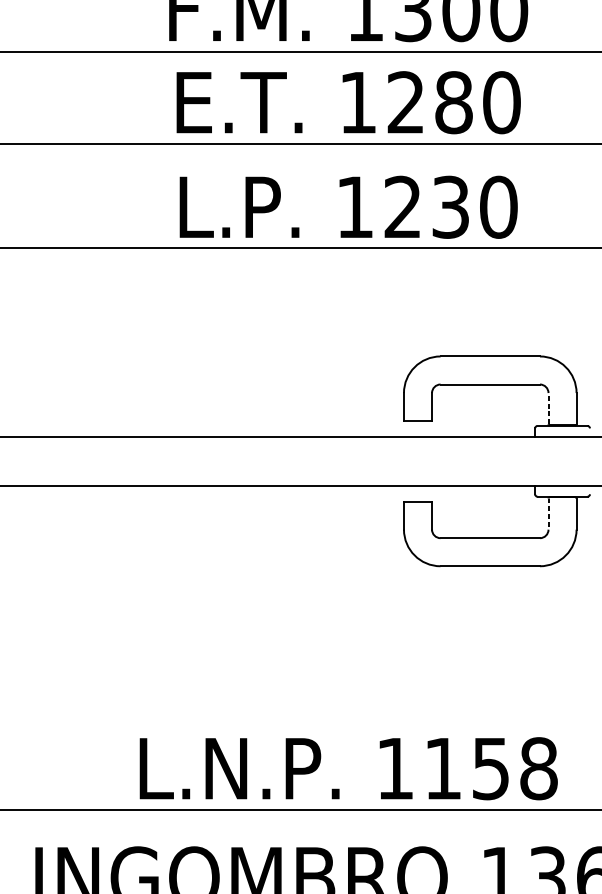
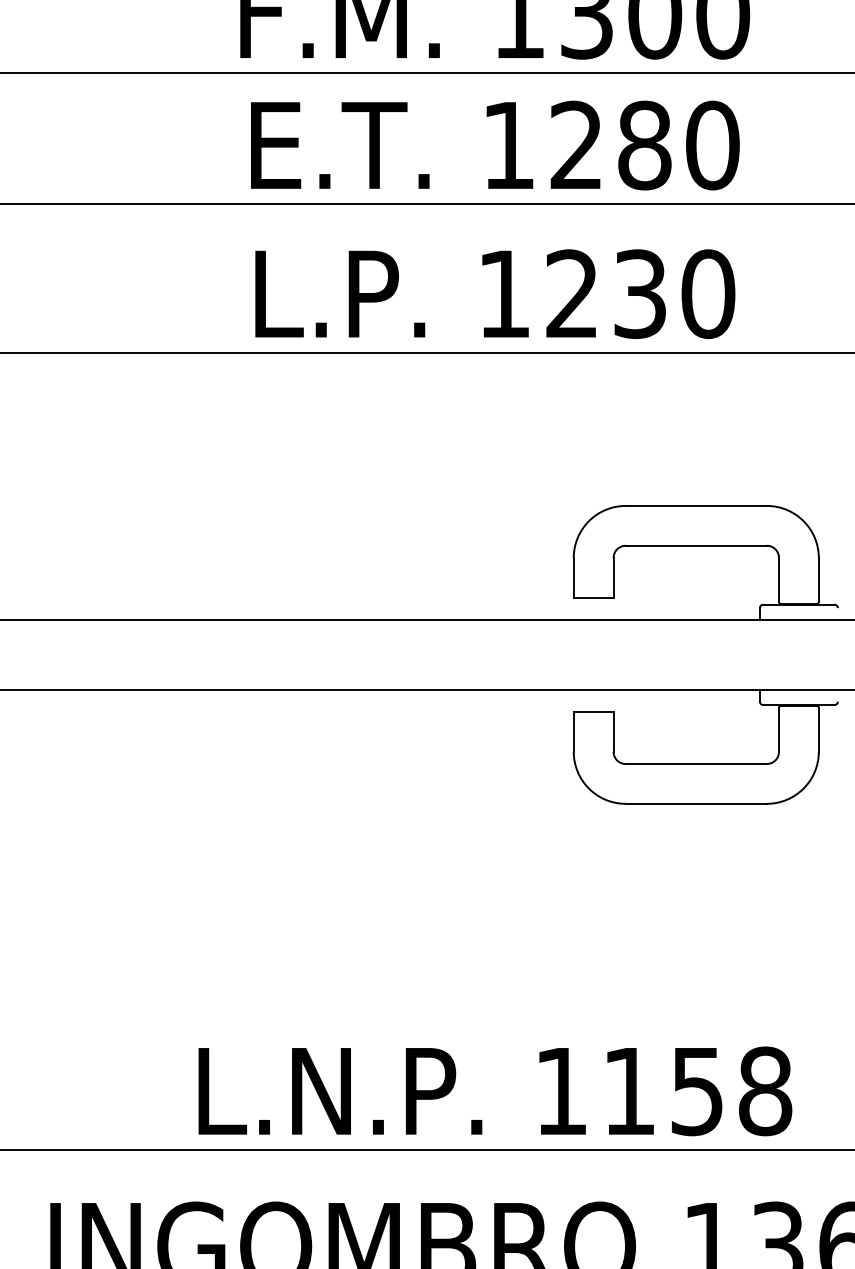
line: (548, 408) -> (778, 579), dashed -> solid
line: (548, 514) -> (778, 730), dashed -> solid

